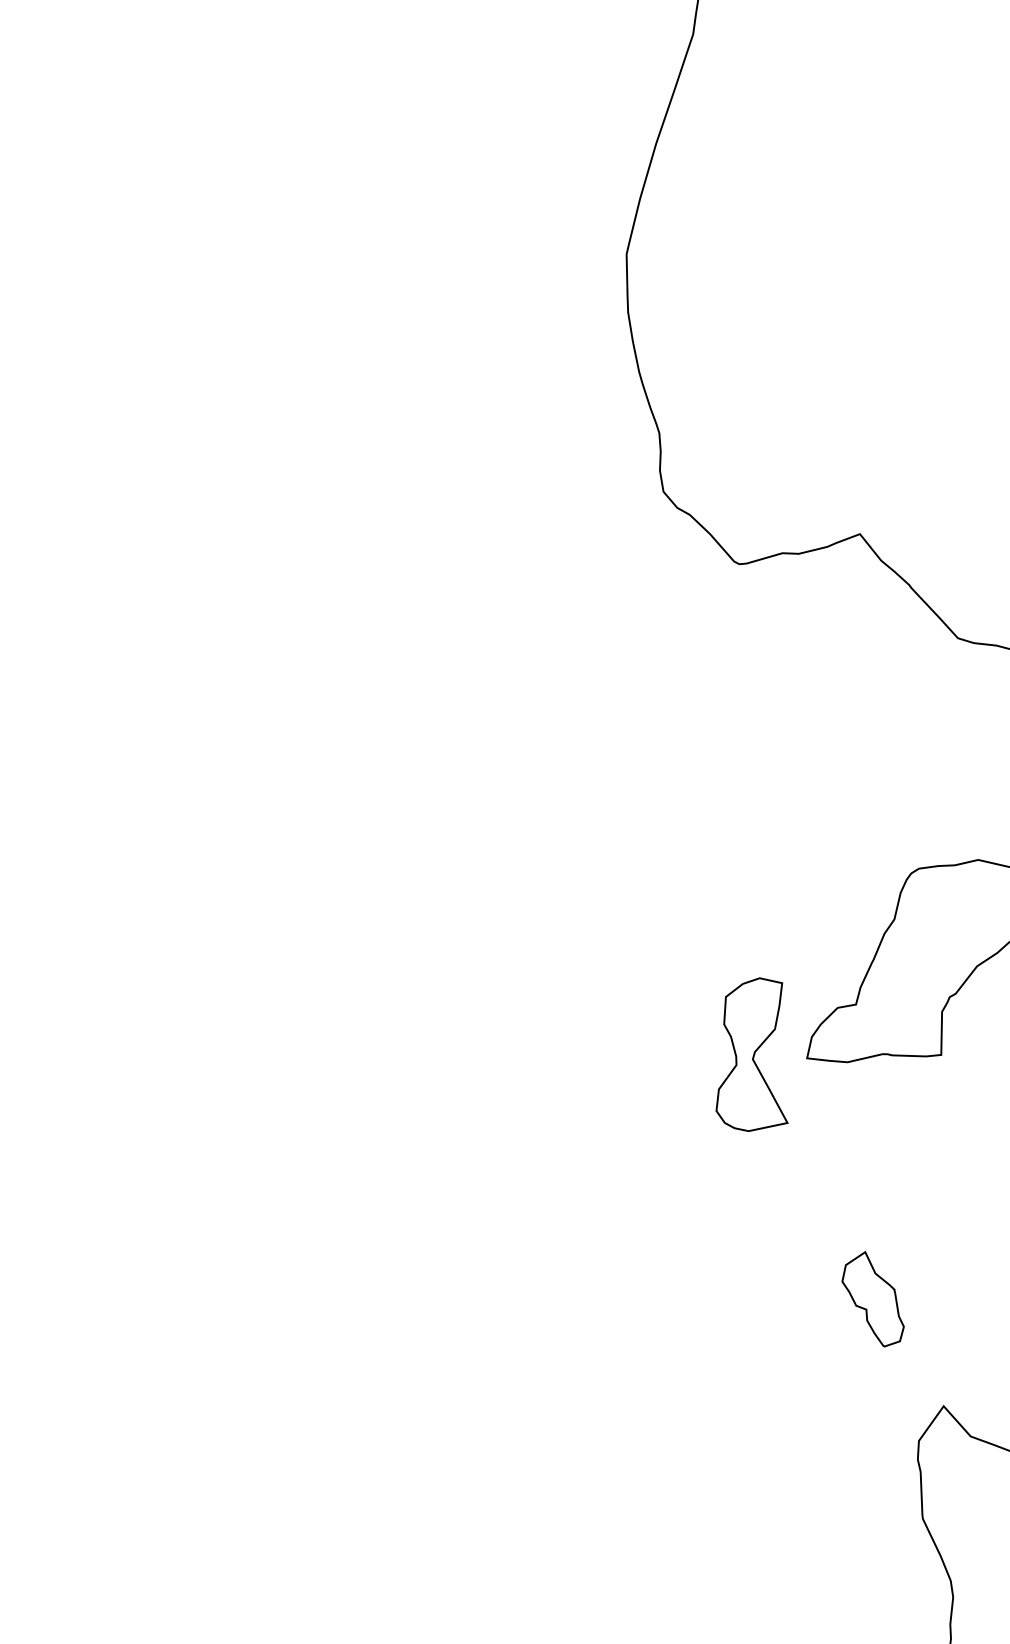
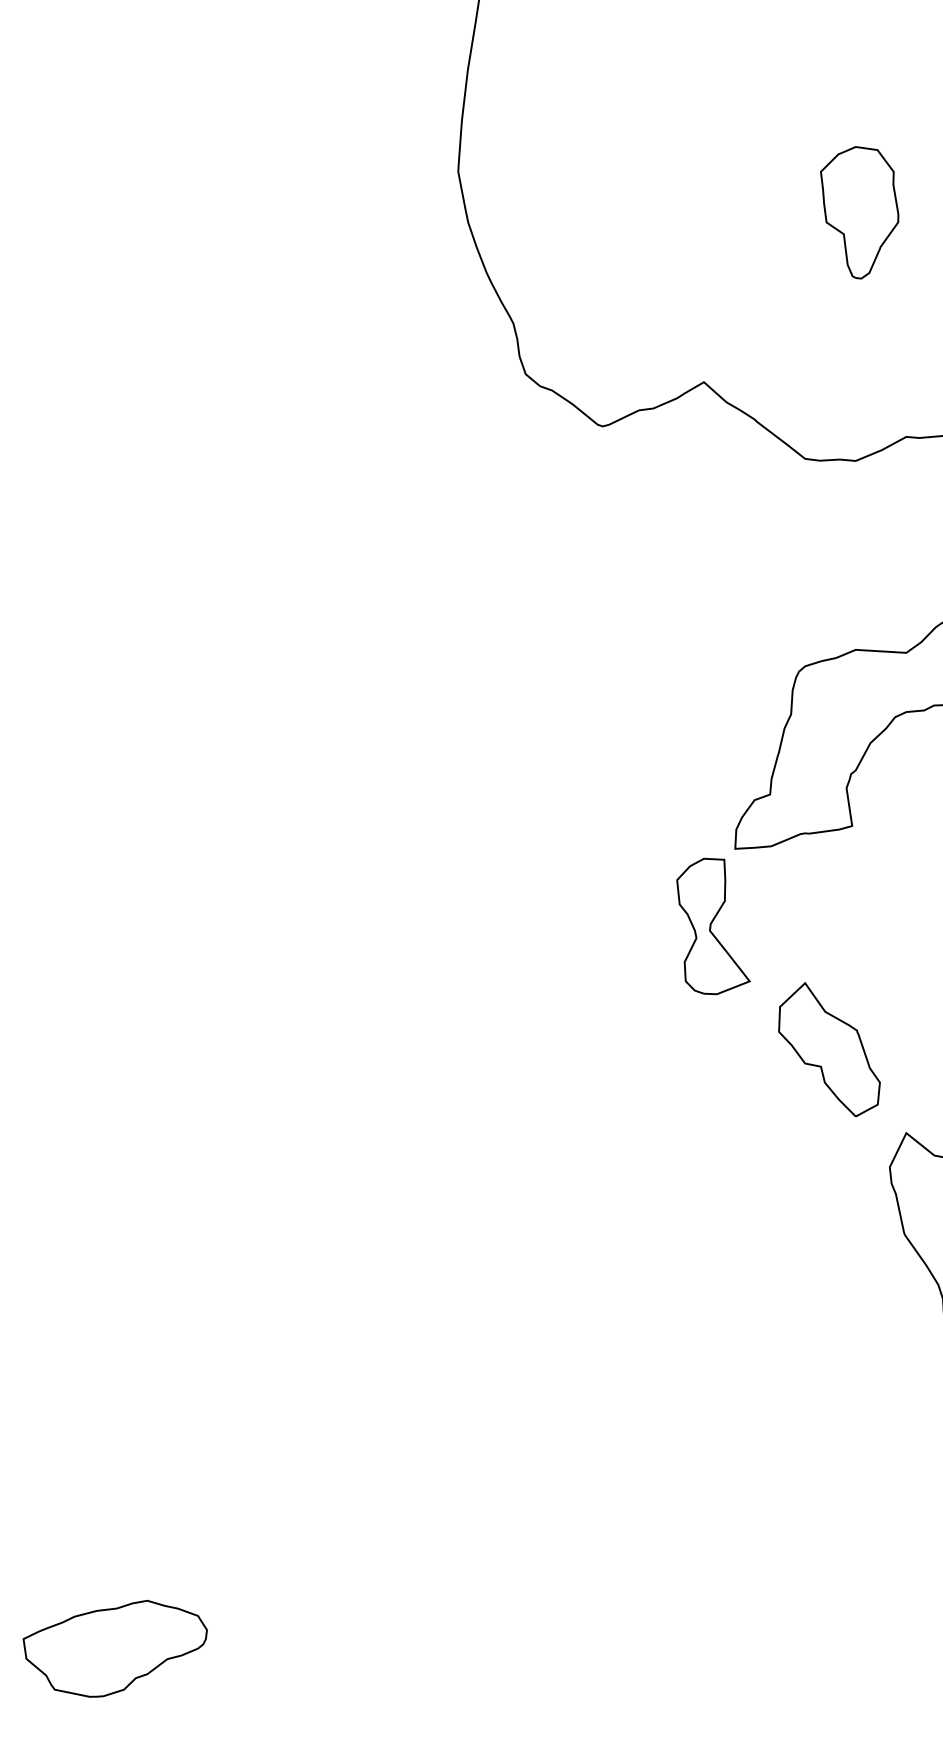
part: (757, 1055) -> (713, 926), moved
part: (874, 1298) -> (829, 1049), size x1.67

